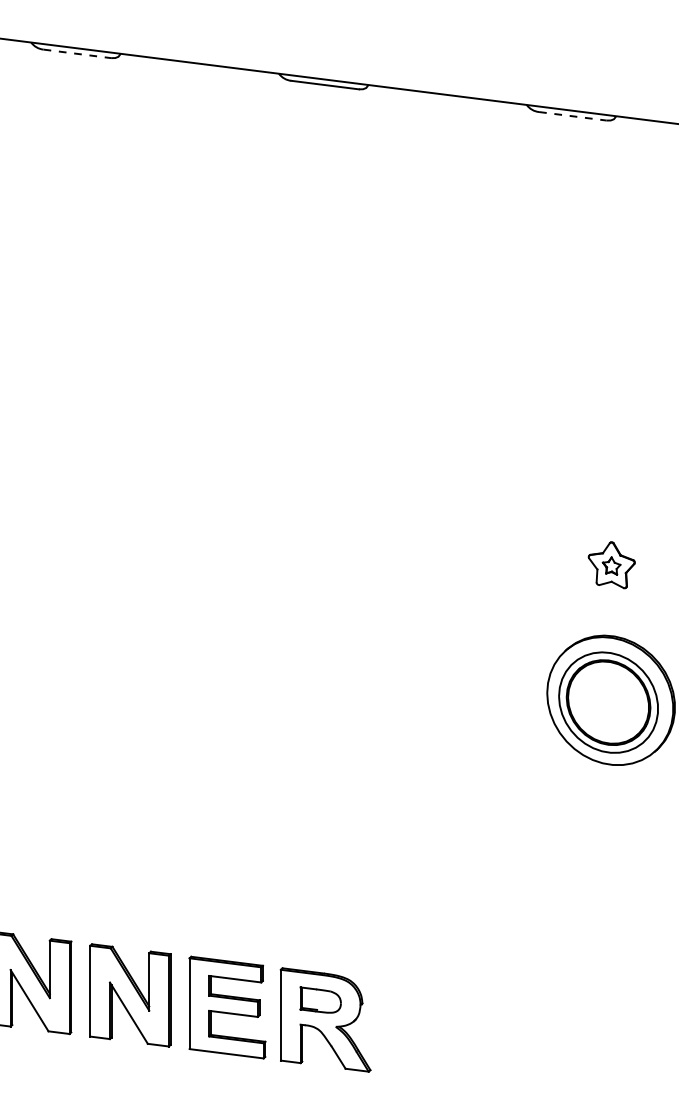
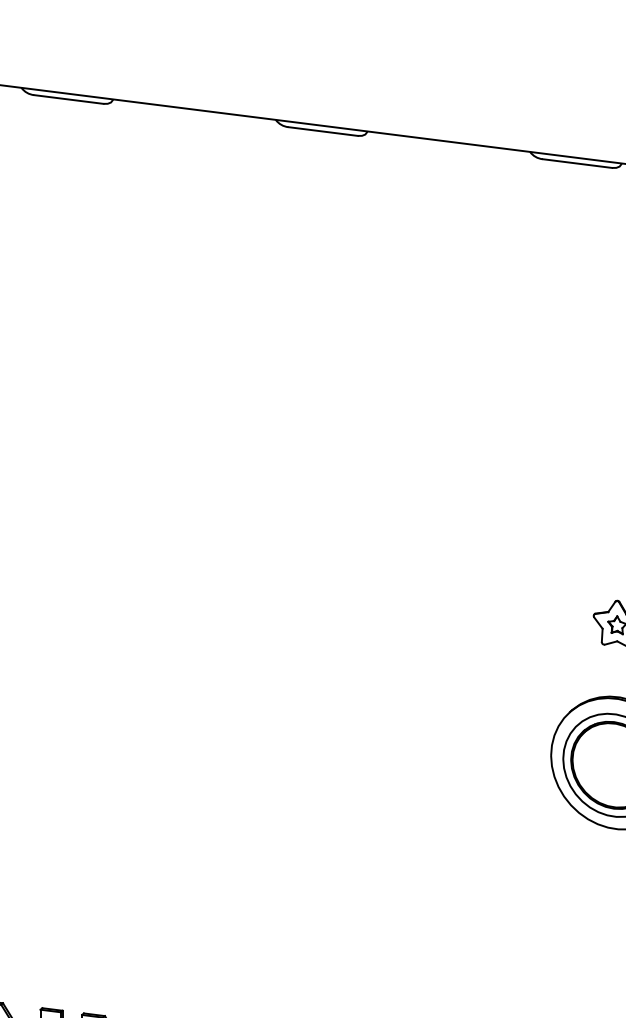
line: (77, 53) -> (68, 99), dashed -> solid
line: (573, 116) -> (578, 163), dashed -> solid

